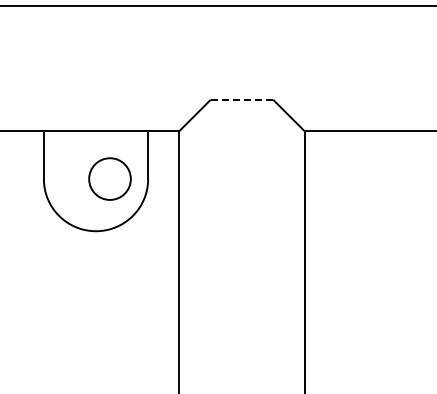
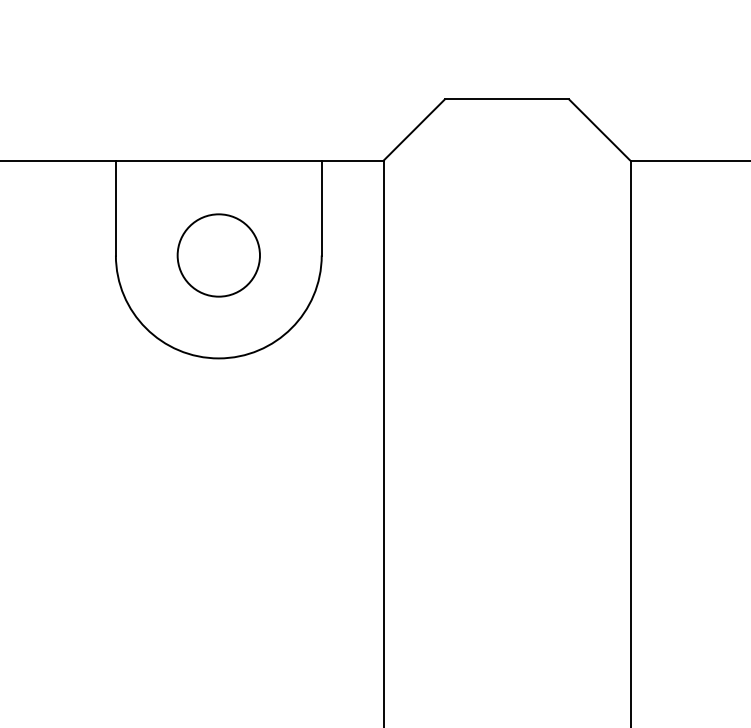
line: (241, 99) -> (506, 98), dashed -> solid
circle: (109, 178) -> (217, 254), moved

